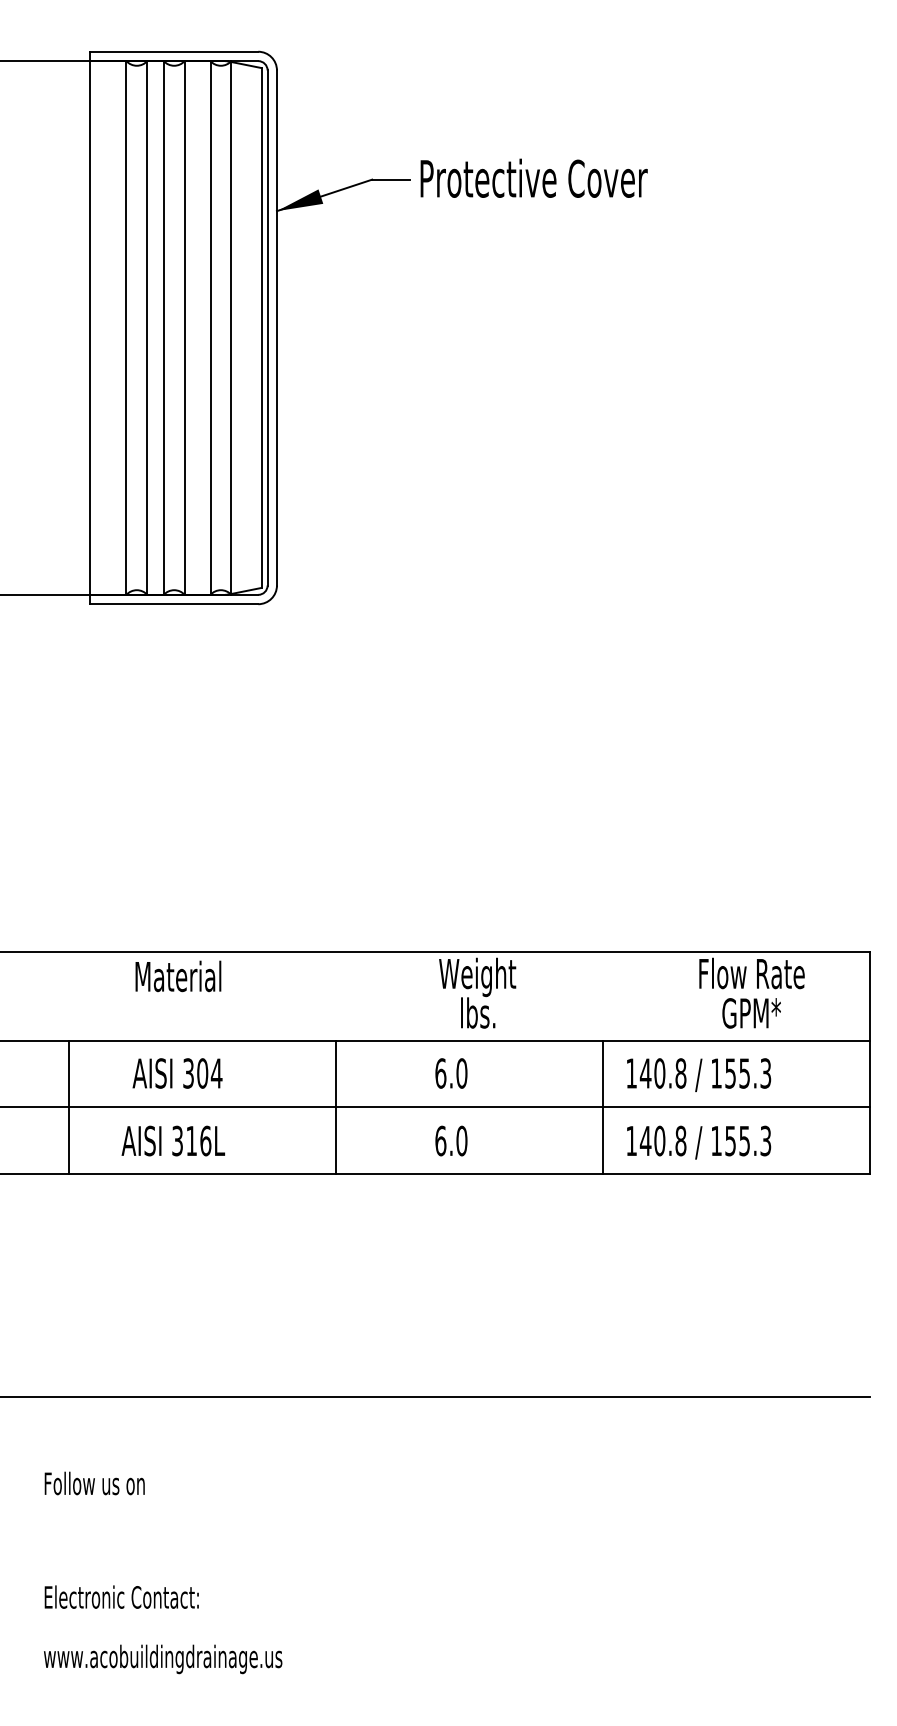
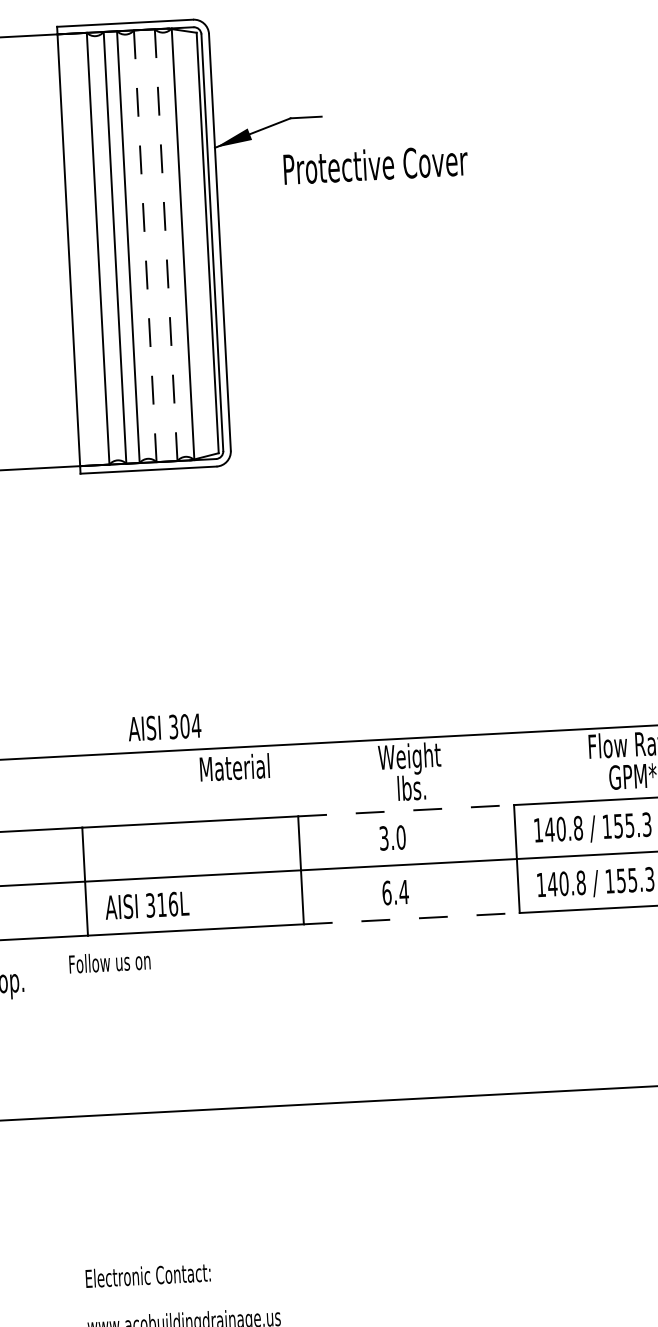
text: (533, 177) -> (375, 164), moved
line: (184, 328) -> (145, 246), solid -> dashed
line: (210, 328) -> (166, 245), solid -> dashed
text: (178, 976) -> (234, 767), moved
line: (470, 1040) -> (406, 810), solid -> dashed
text: (177, 1073) -> (164, 727), moved
text: (440, 1073) -> (383, 838), 6.0 -> 3.0
text: (172, 1140) -> (146, 905), moved
text: (461, 1140) -> (403, 891), 6.0 -> 6.4
line: (470, 1174) -> (412, 918), solid -> dashed
text: (94, 1483) -> (109, 962), moved

